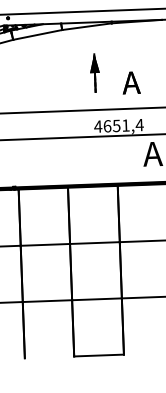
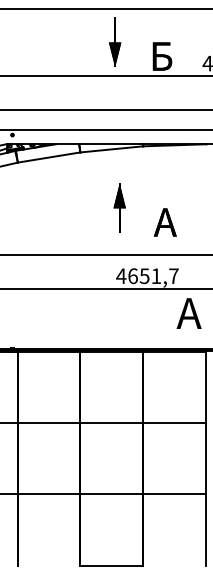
text: (139, 124) -> (173, 275), 4651,4 -> 4651,7

